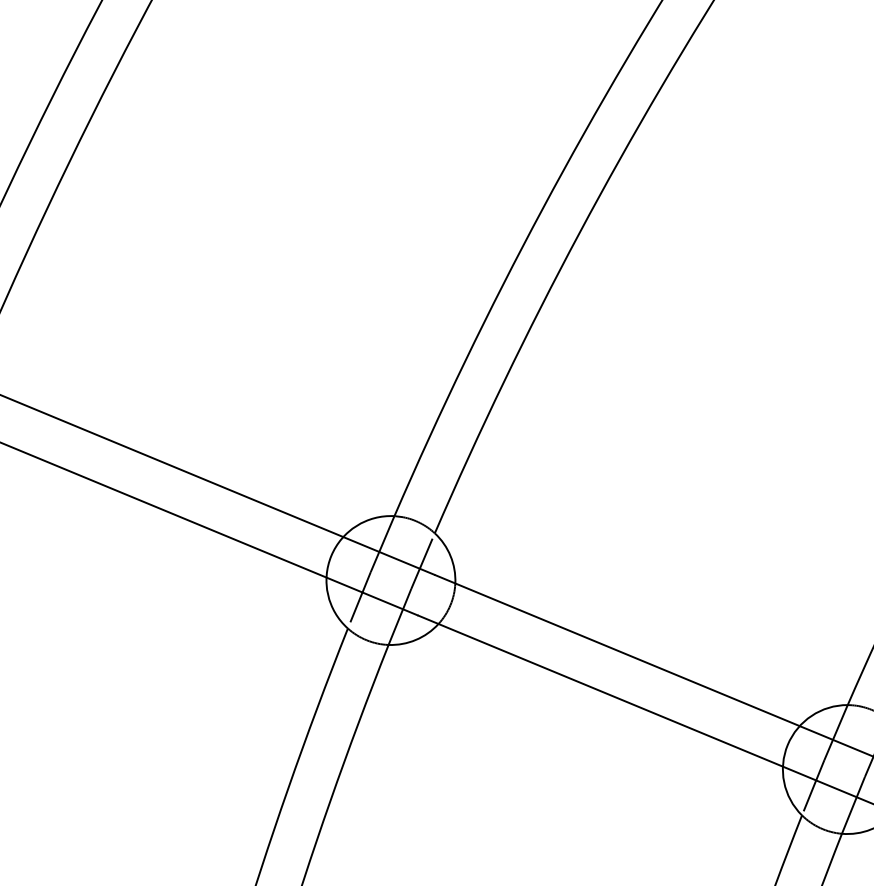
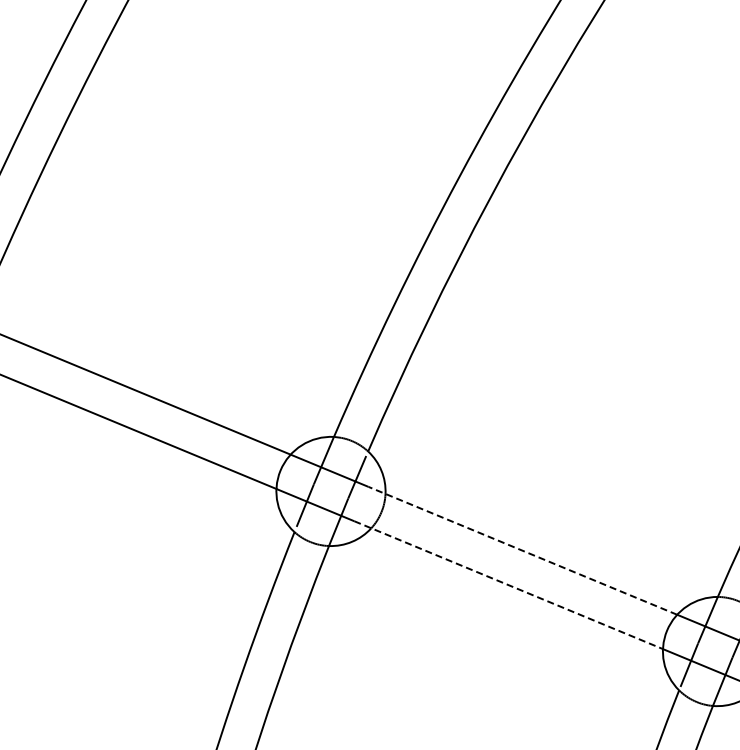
line: (617, 650) -> (522, 550), solid -> dashed
line: (601, 691) -> (509, 585), solid -> dashed

